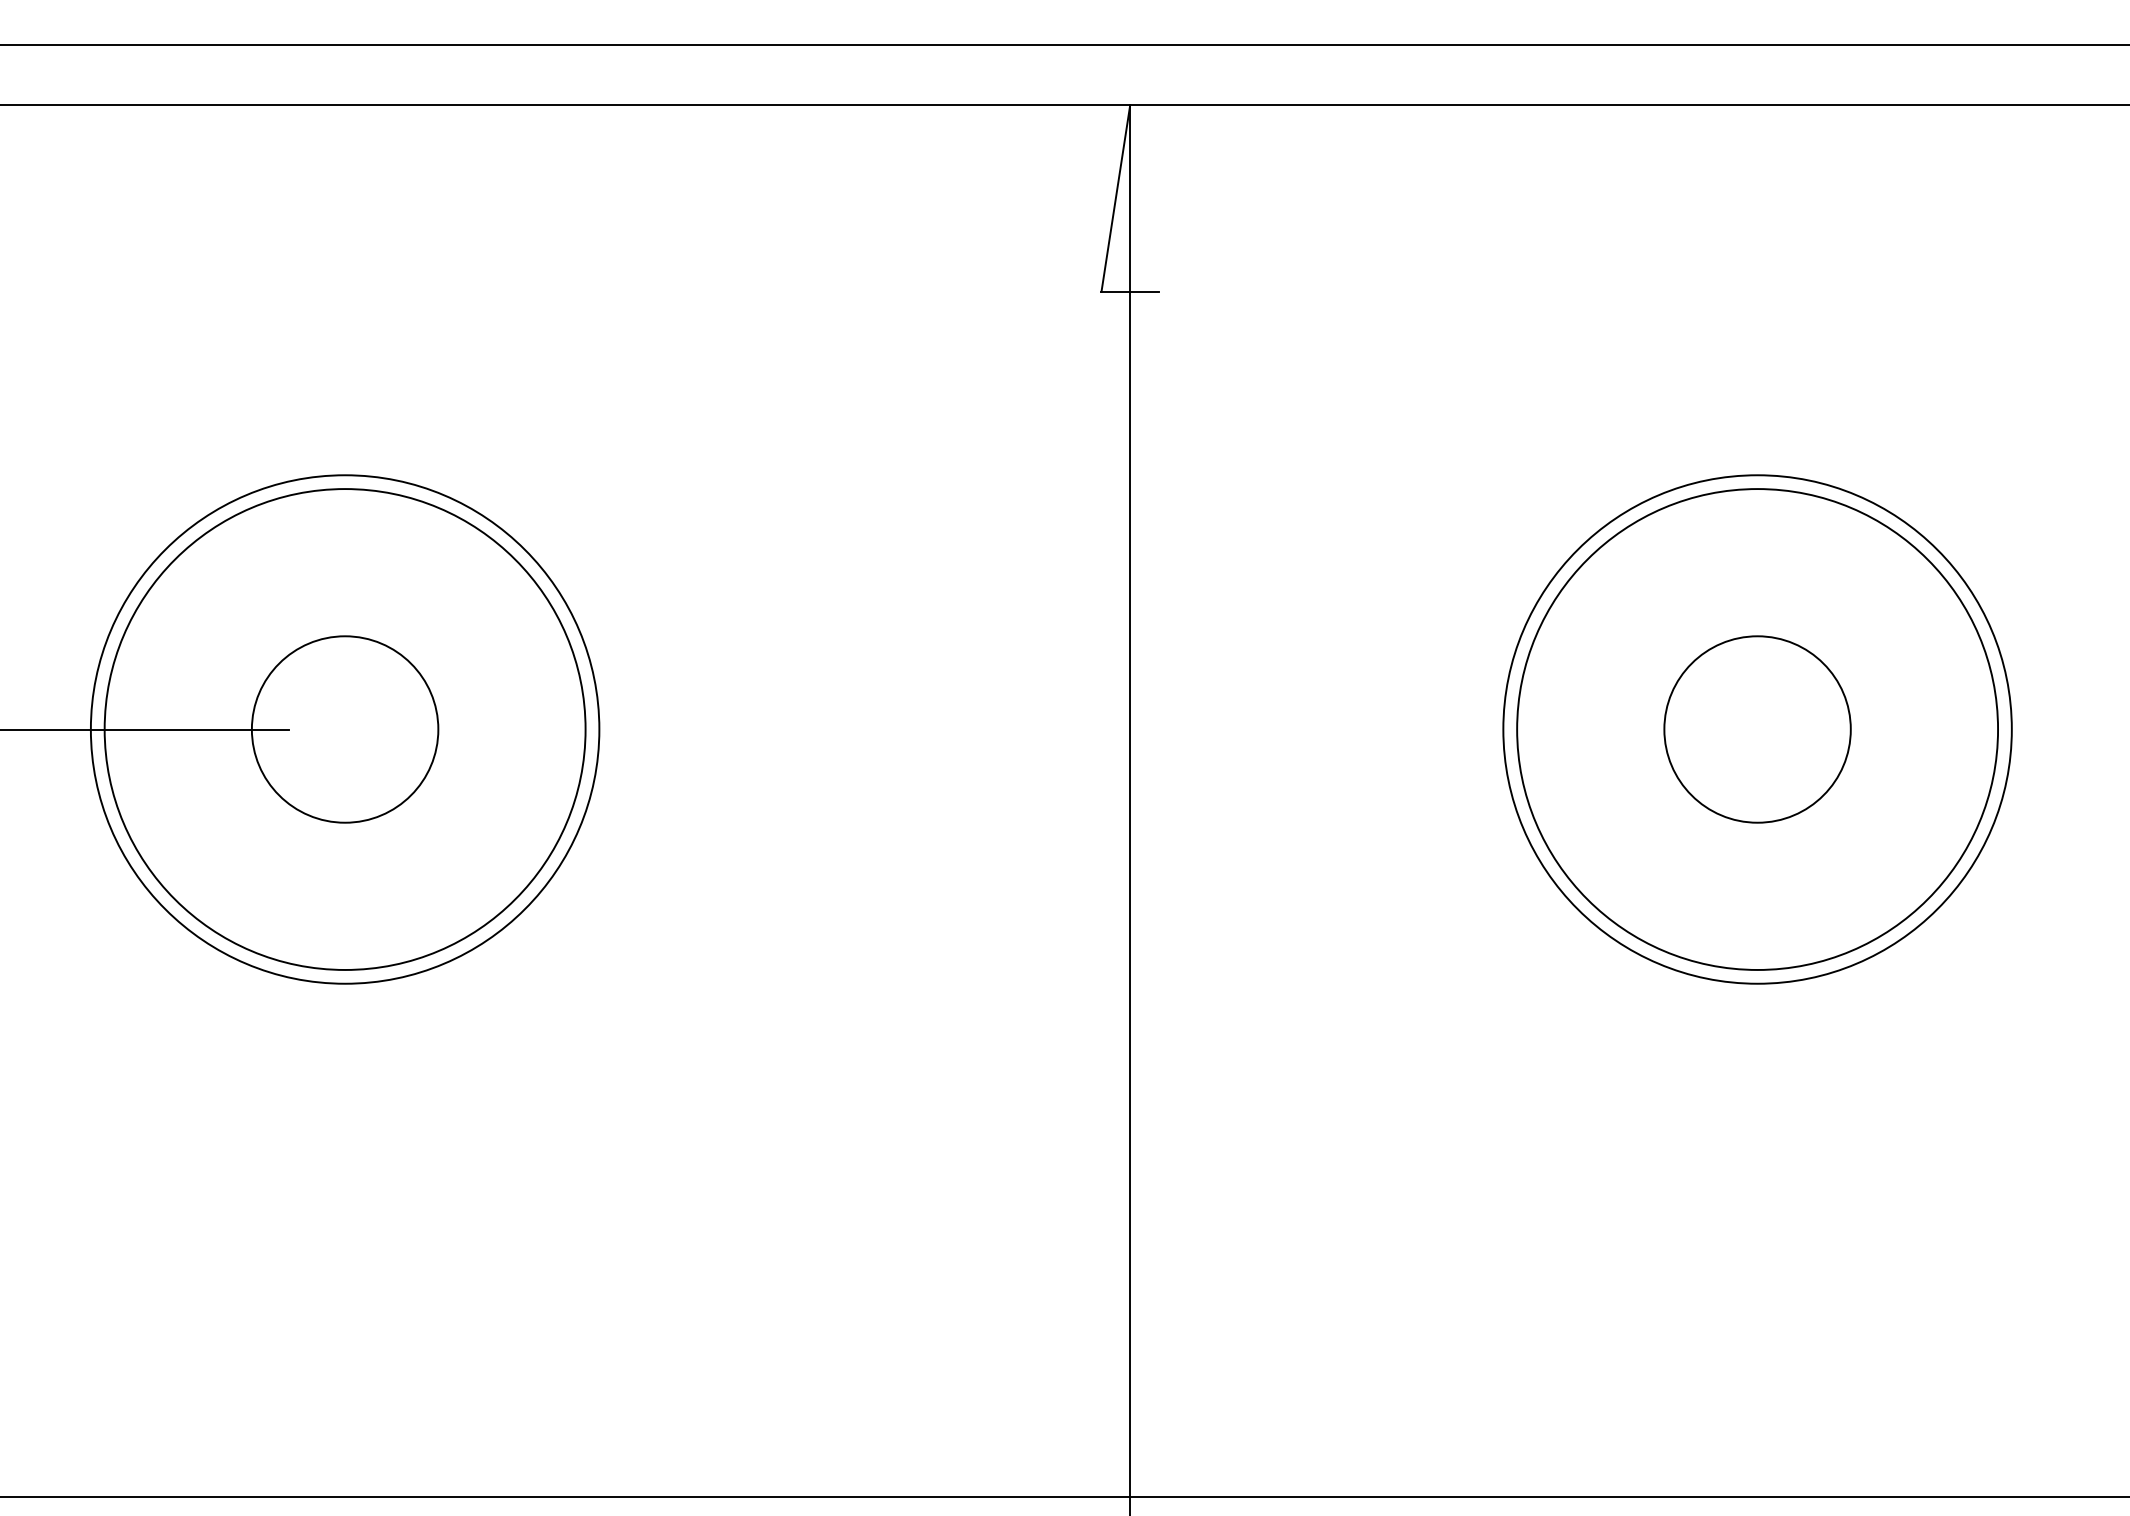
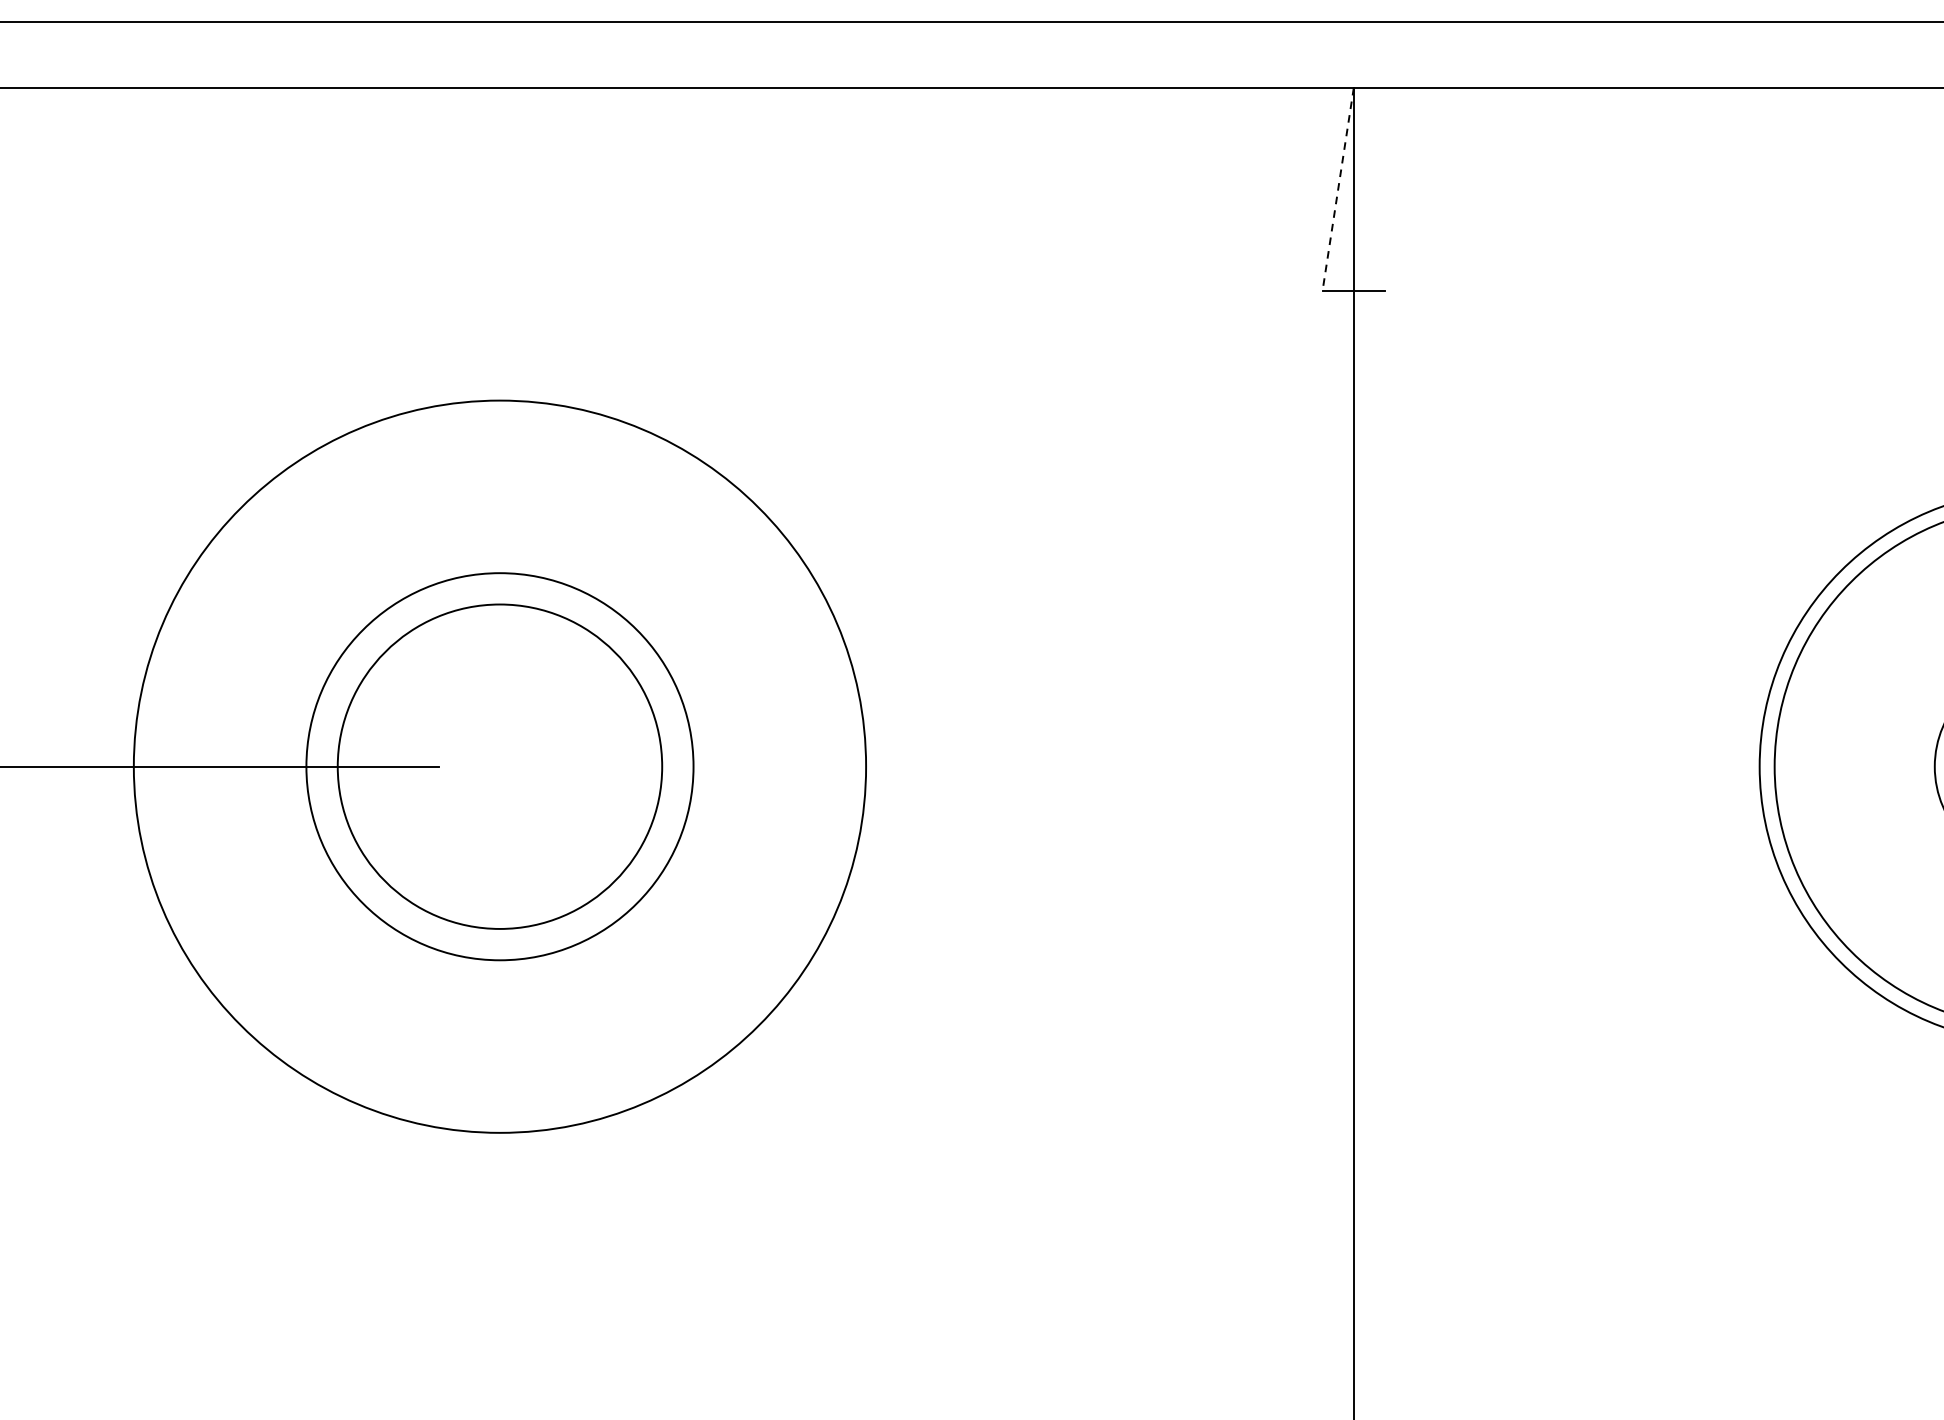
line: (1115, 199) -> (1337, 190), solid -> dashed
circle: (344, 729) -> (499, 766), size x0.7
circle: (344, 729) -> (499, 766), size x1.4
circle: (344, 729) -> (499, 766), size x1.6

